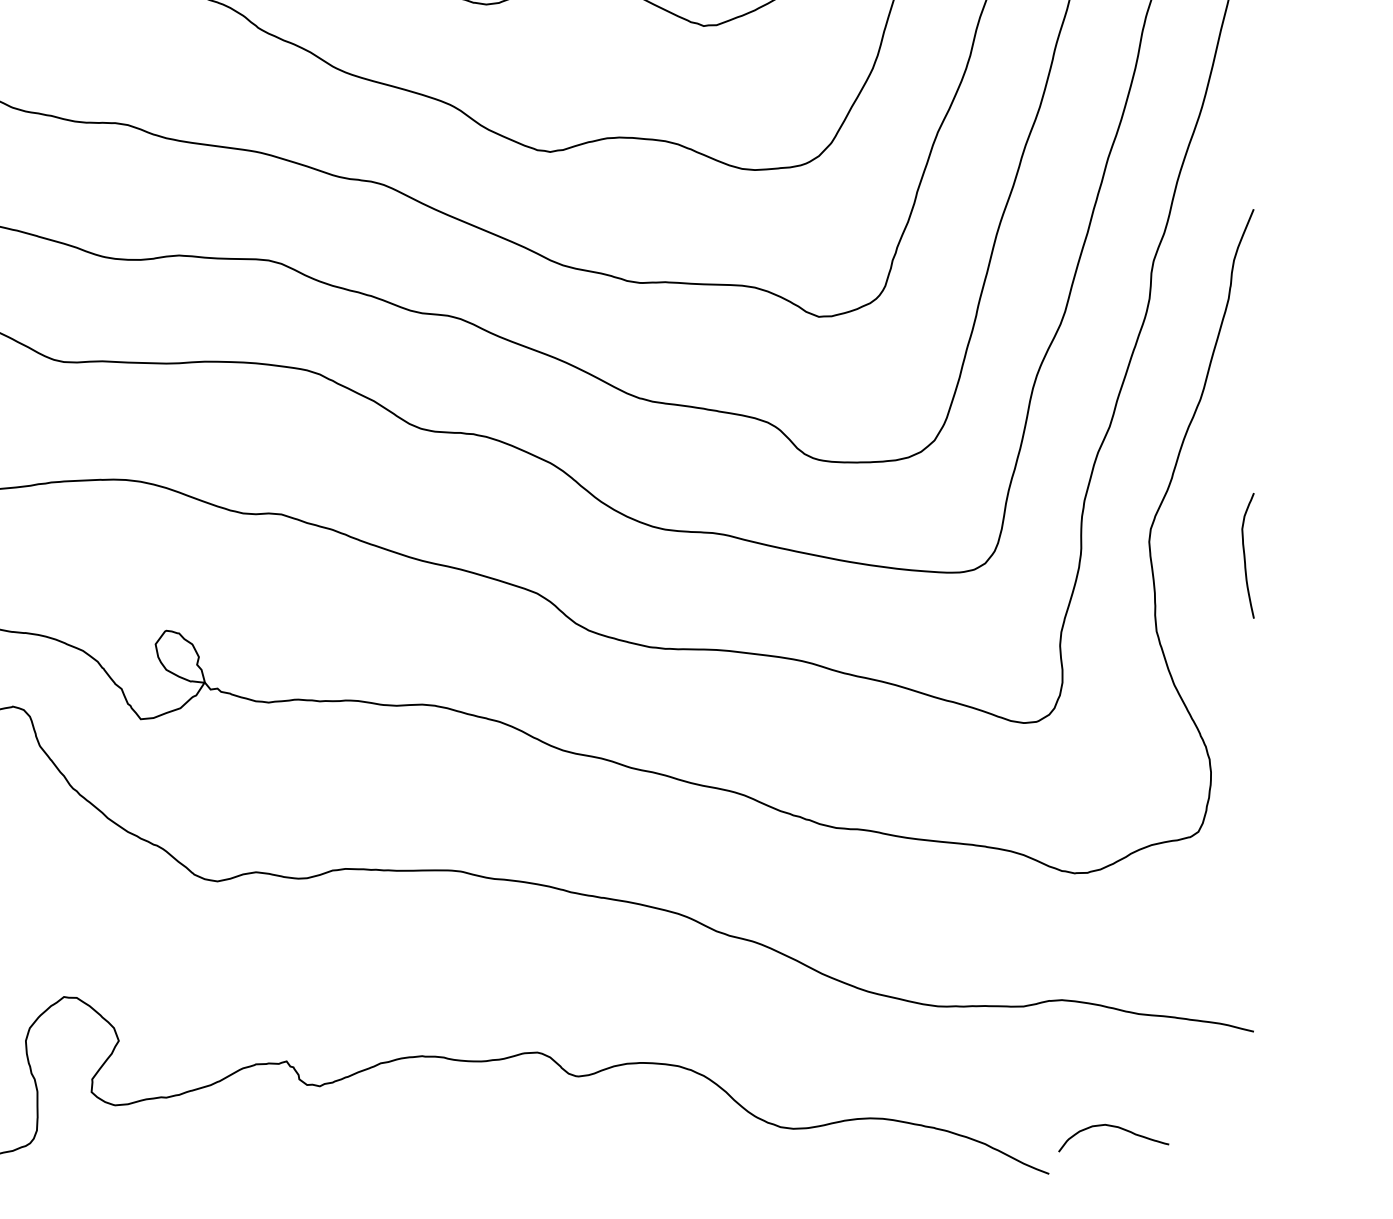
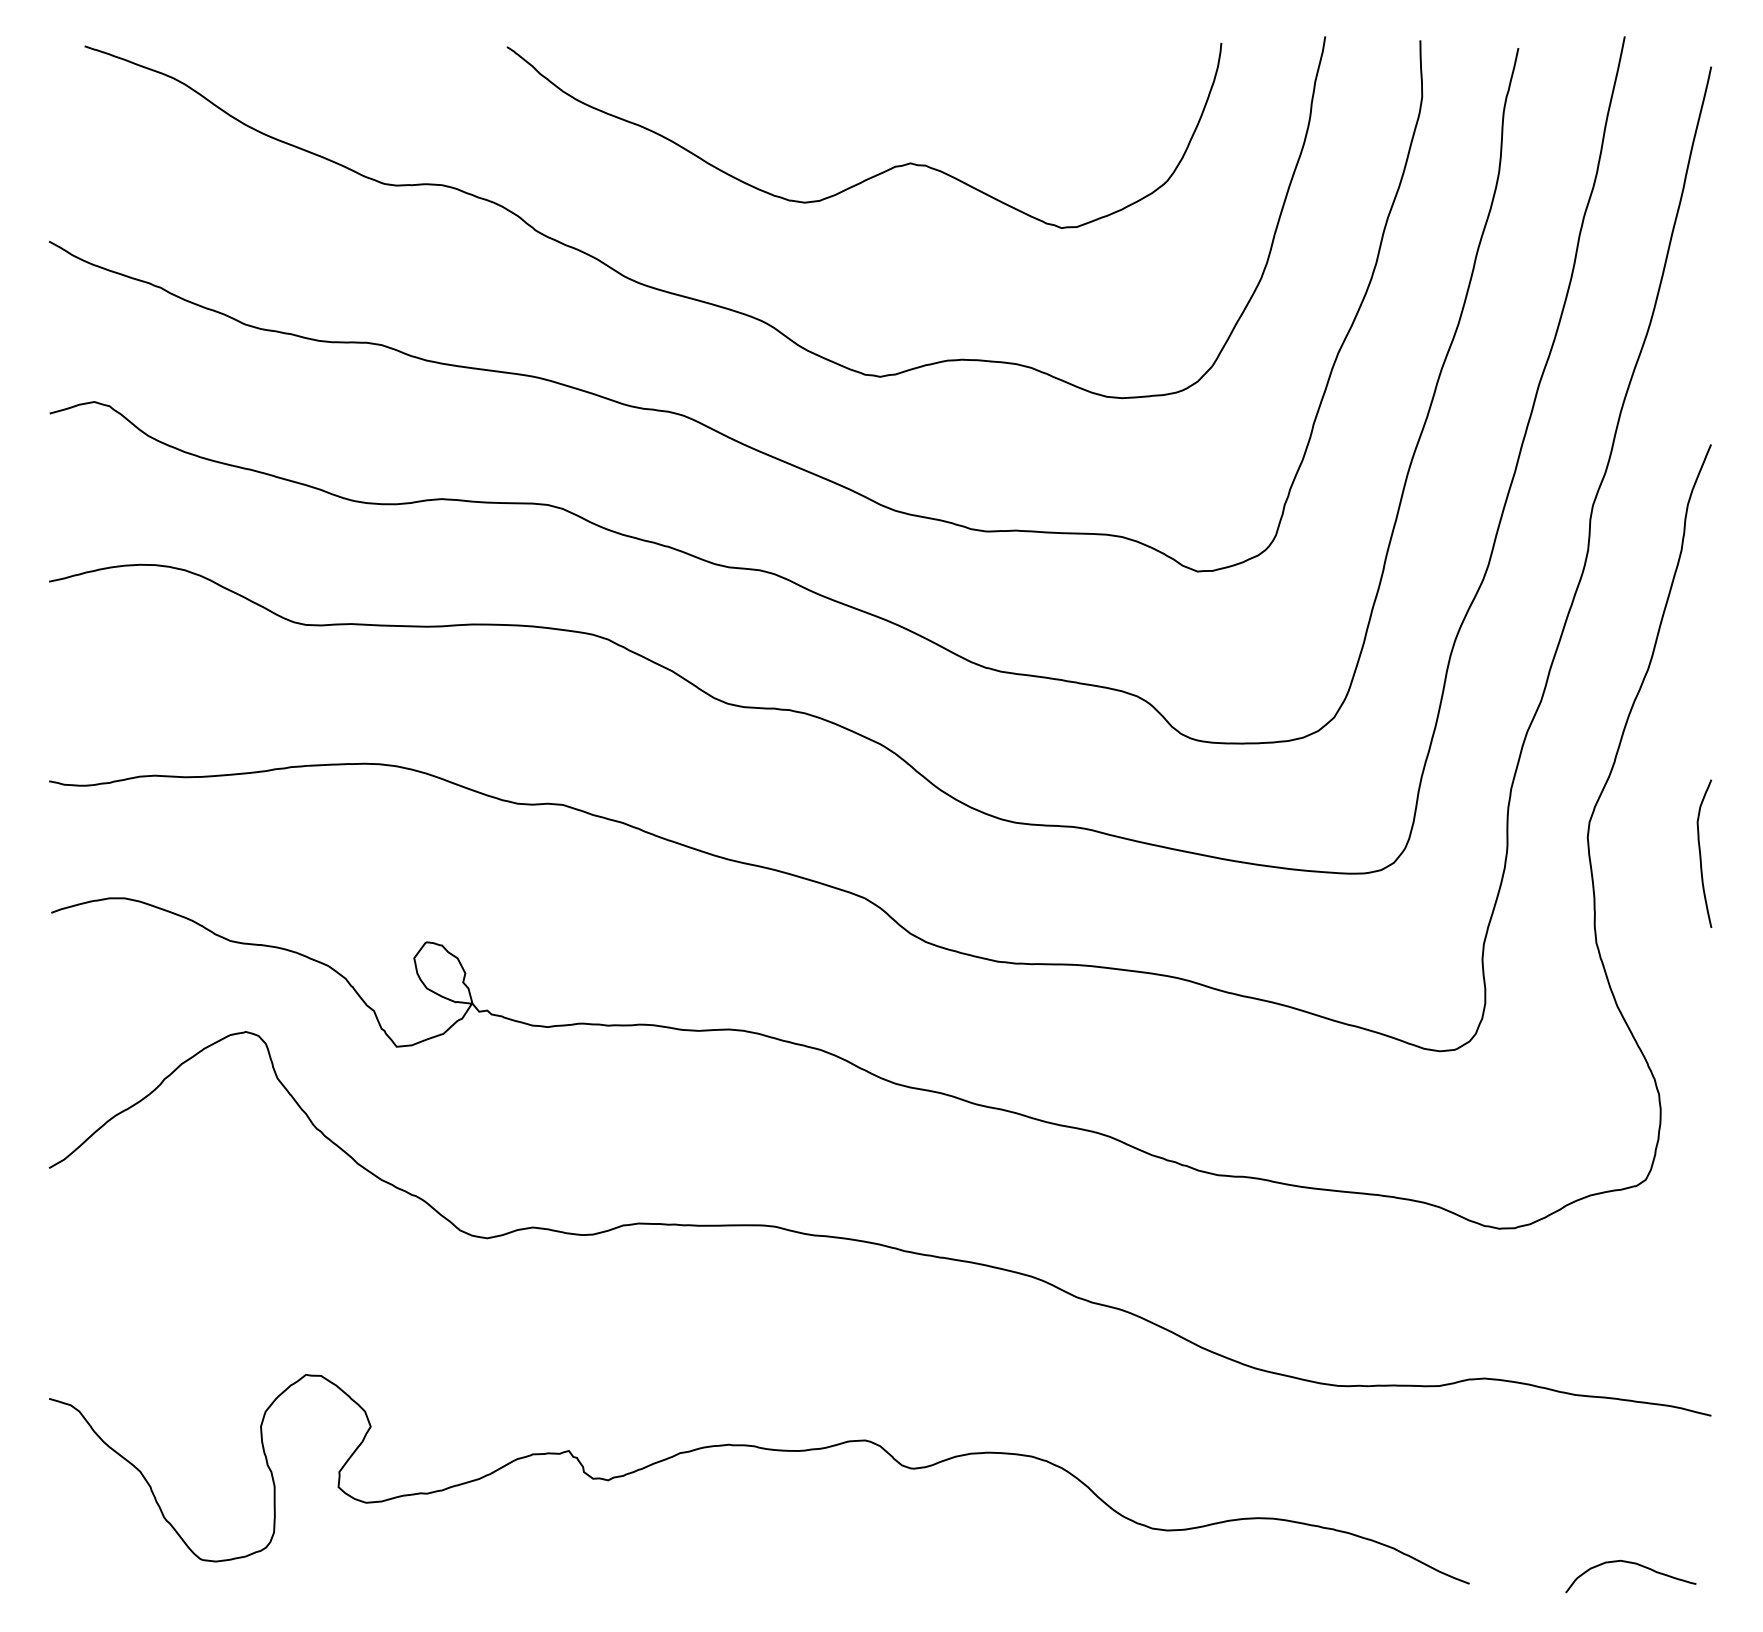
curve: (1116, 1127) -> (1634, 1564), moved

